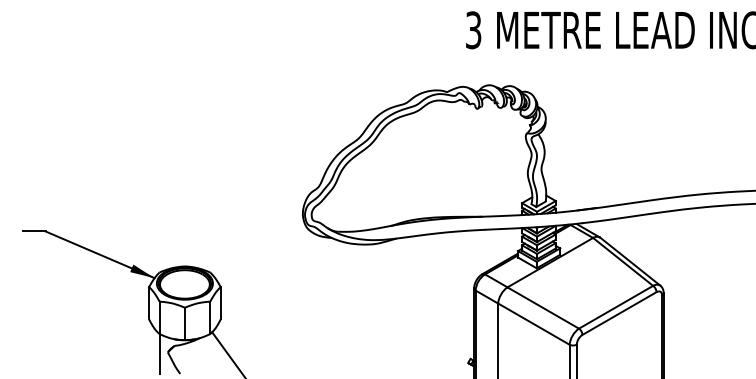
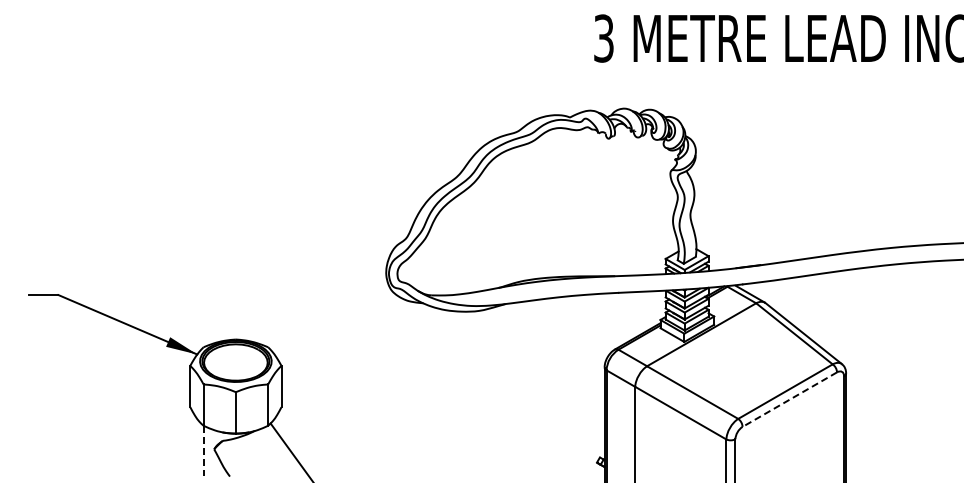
line: (619, 313) -> (789, 399), solid -> dashed
line: (160, 354) -> (204, 451), solid -> dashed

